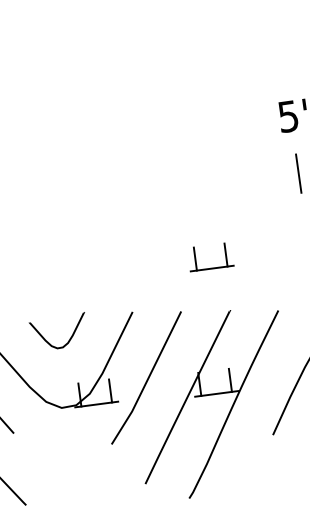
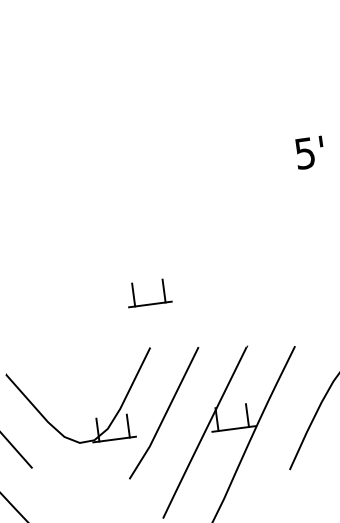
line: (298, 173) -> (315, 210), removed
part: (212, 267) -> (150, 303), moved
curve: (46, 340) -> (64, 375), removed

